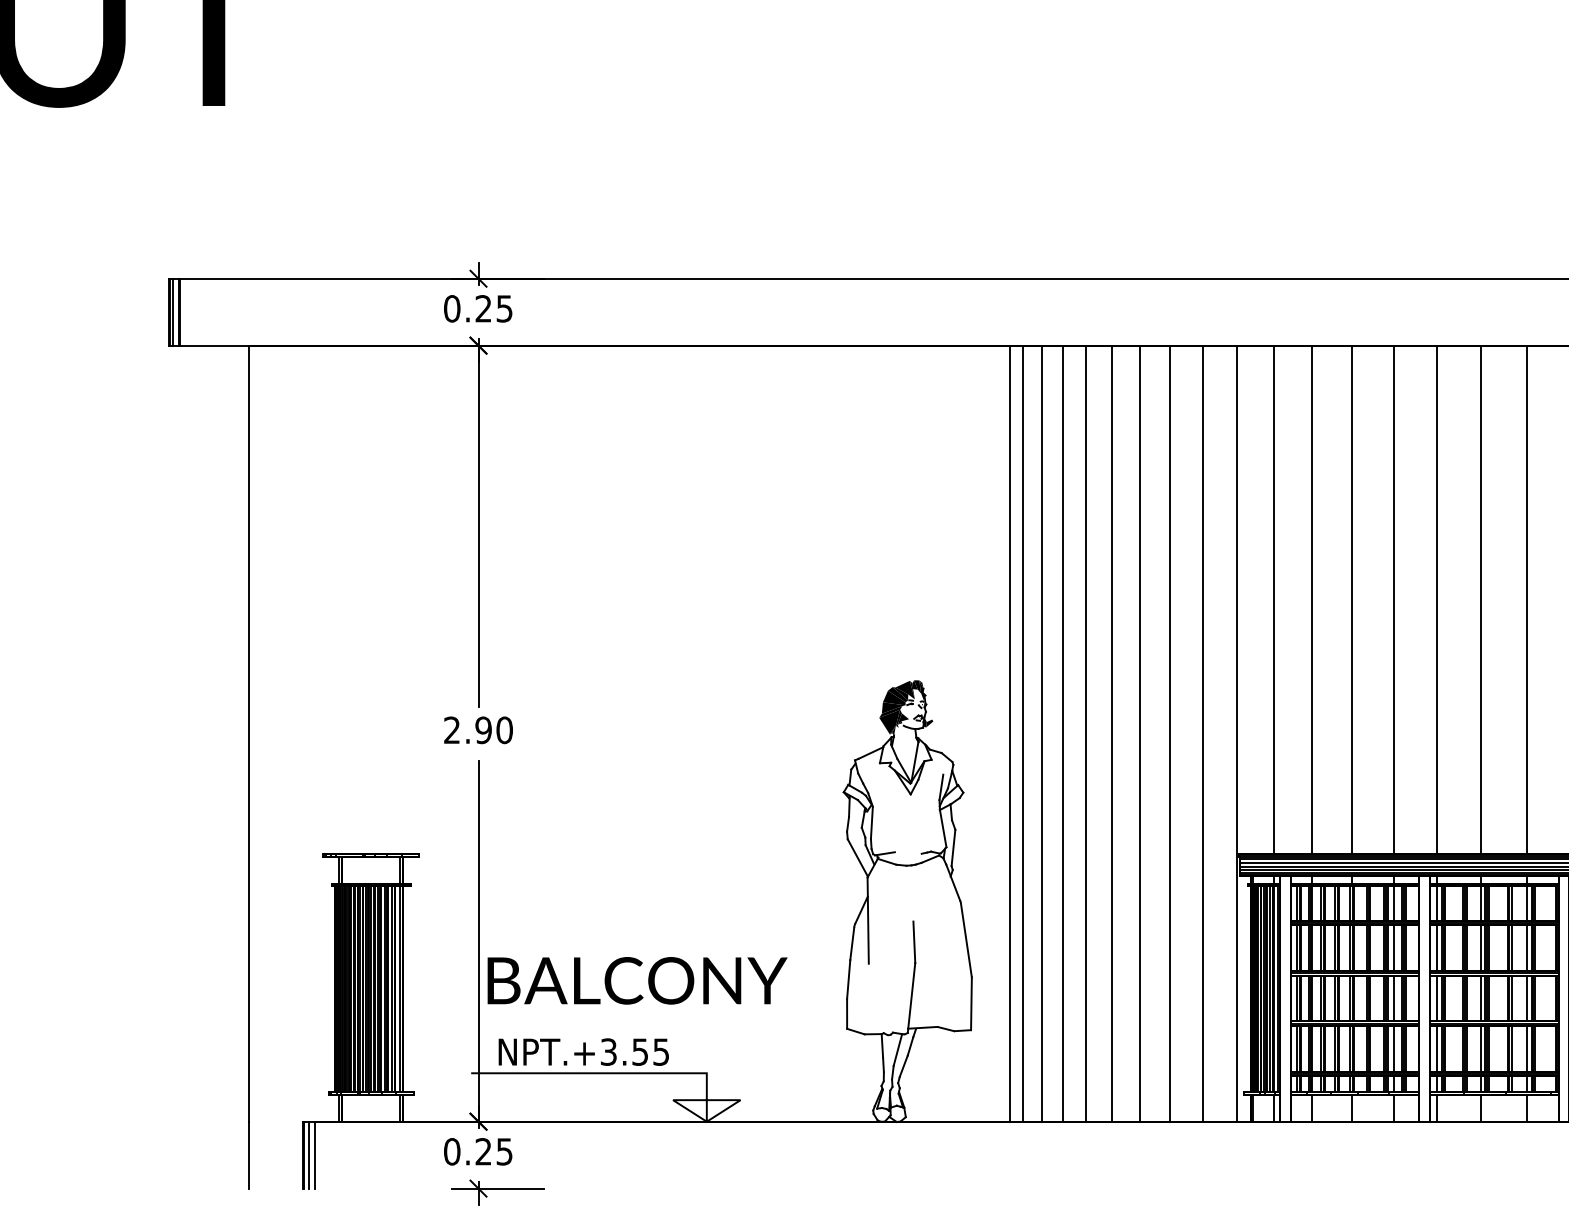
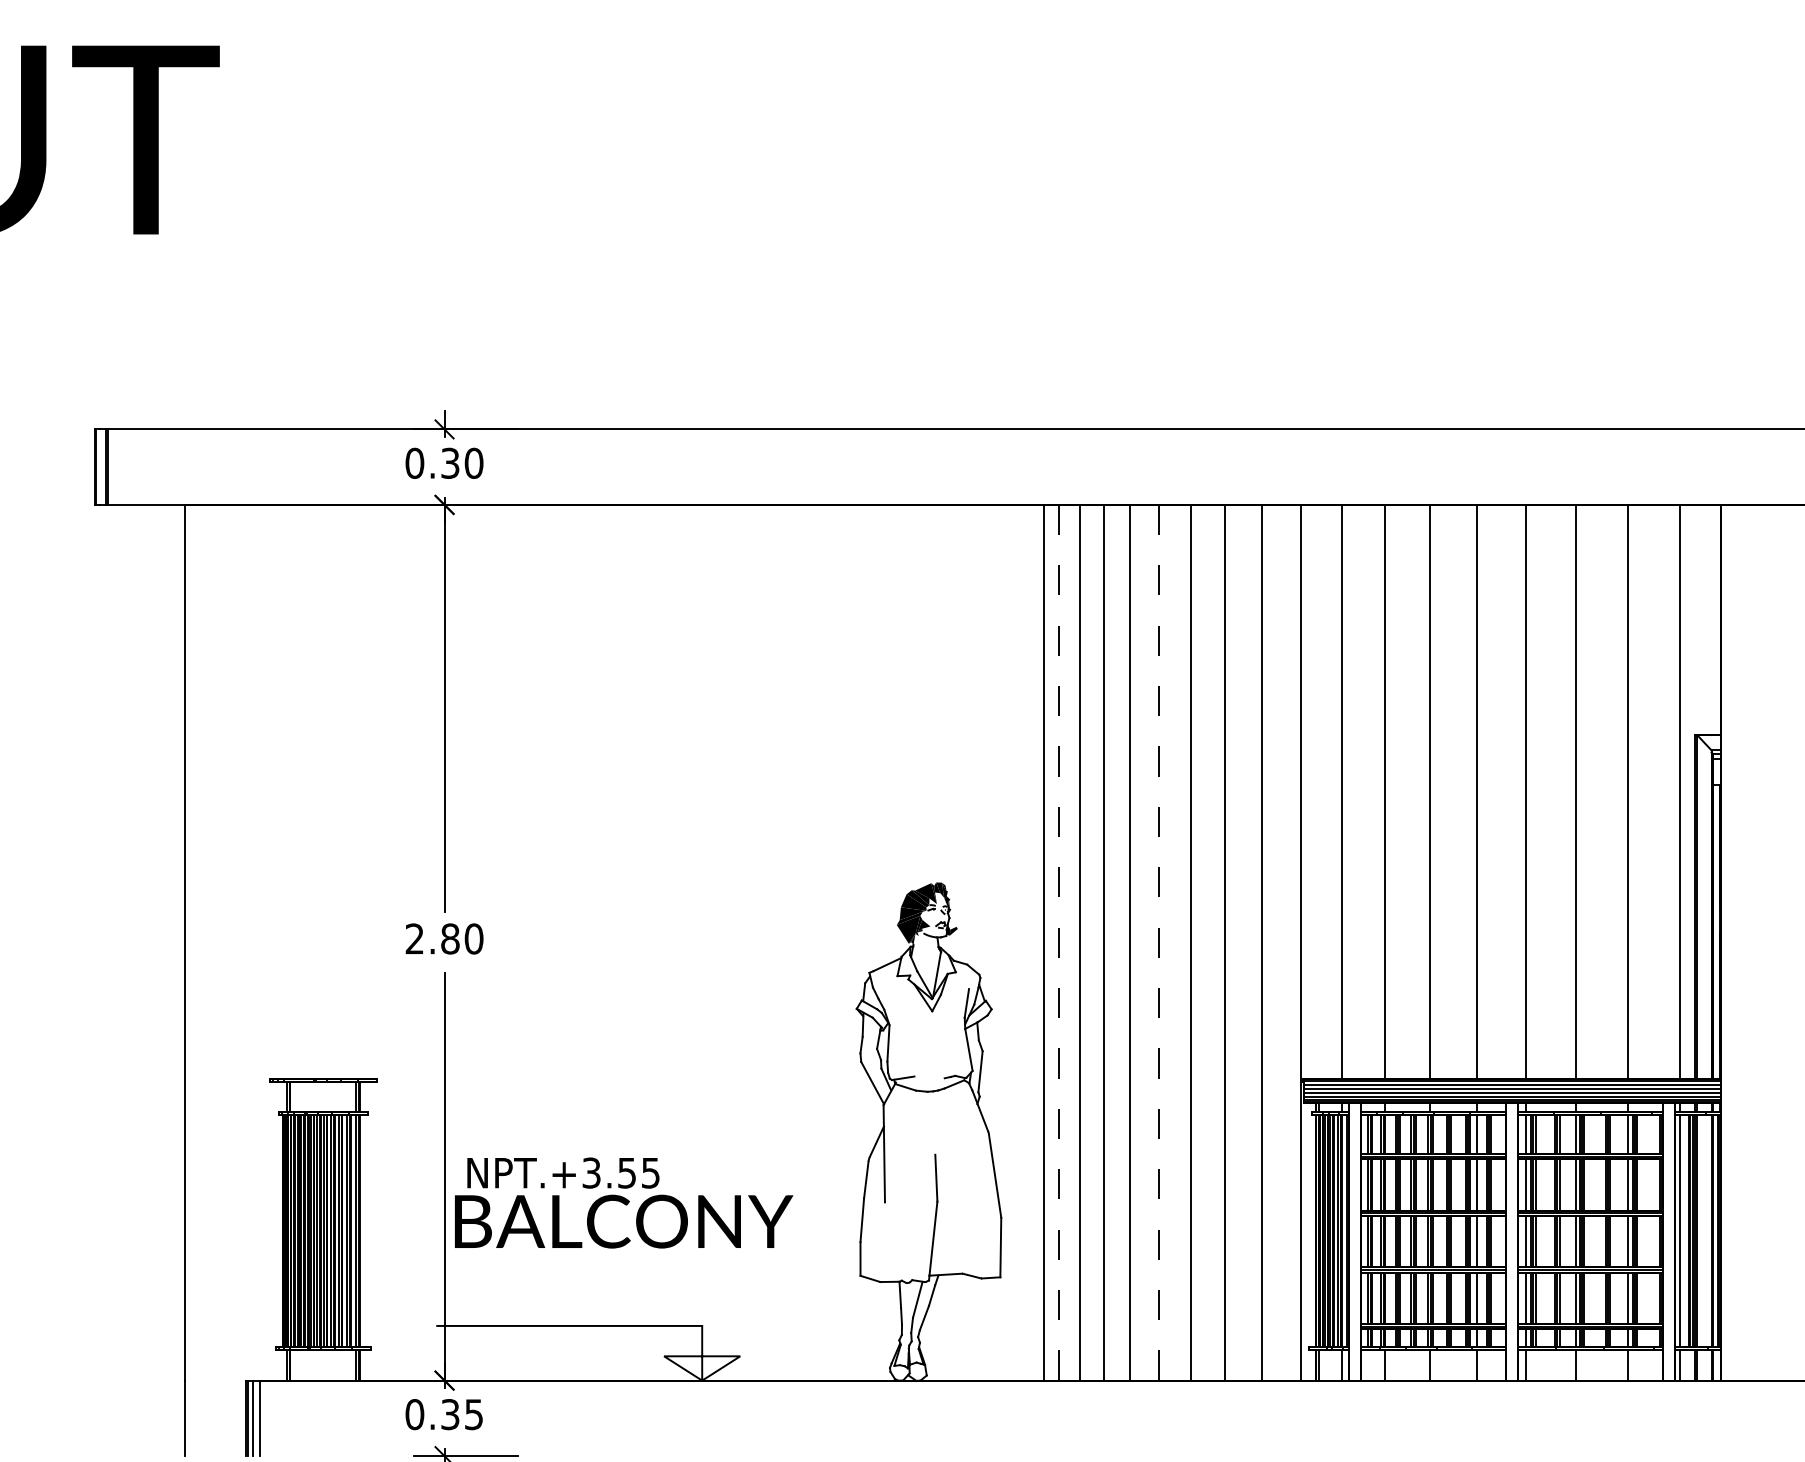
text: (494, 308) -> (462, 462), 0.25 -> 0.30
line: (172, 311) -> (99, 466), removed
text: (483, 729) -> (450, 938), 2.90 -> 2.80
line: (1023, 733) -> (1059, 942), solid -> dashed
line: (1112, 733) -> (1159, 942), solid -> dashed
text: (583, 1051) -> (563, 1172), moved
text: (483, 1151) -> (450, 1414), 0.25 -> 0.35

